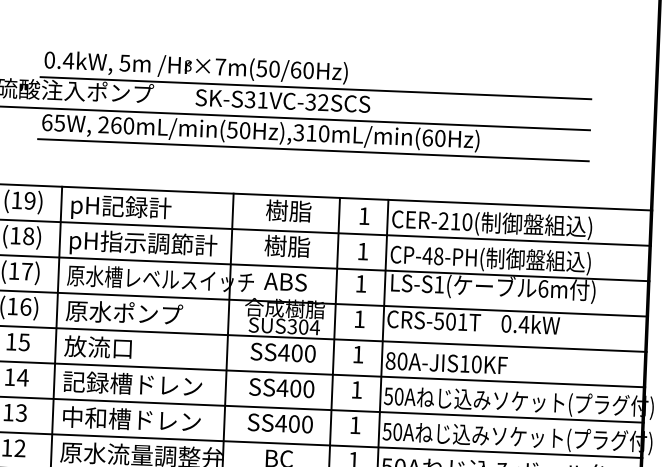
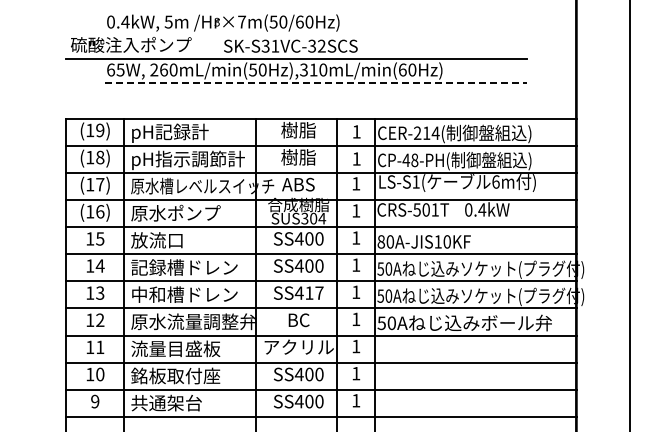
line: (315, 88) -> (315, 35), removed
line: (314, 149) -> (316, 82), solid -> dashed
text: (467, 222) -> (435, 133), CER-210( -> CER-214(
text: (300, 423) -> (314, 292), SS400 -> SS417

